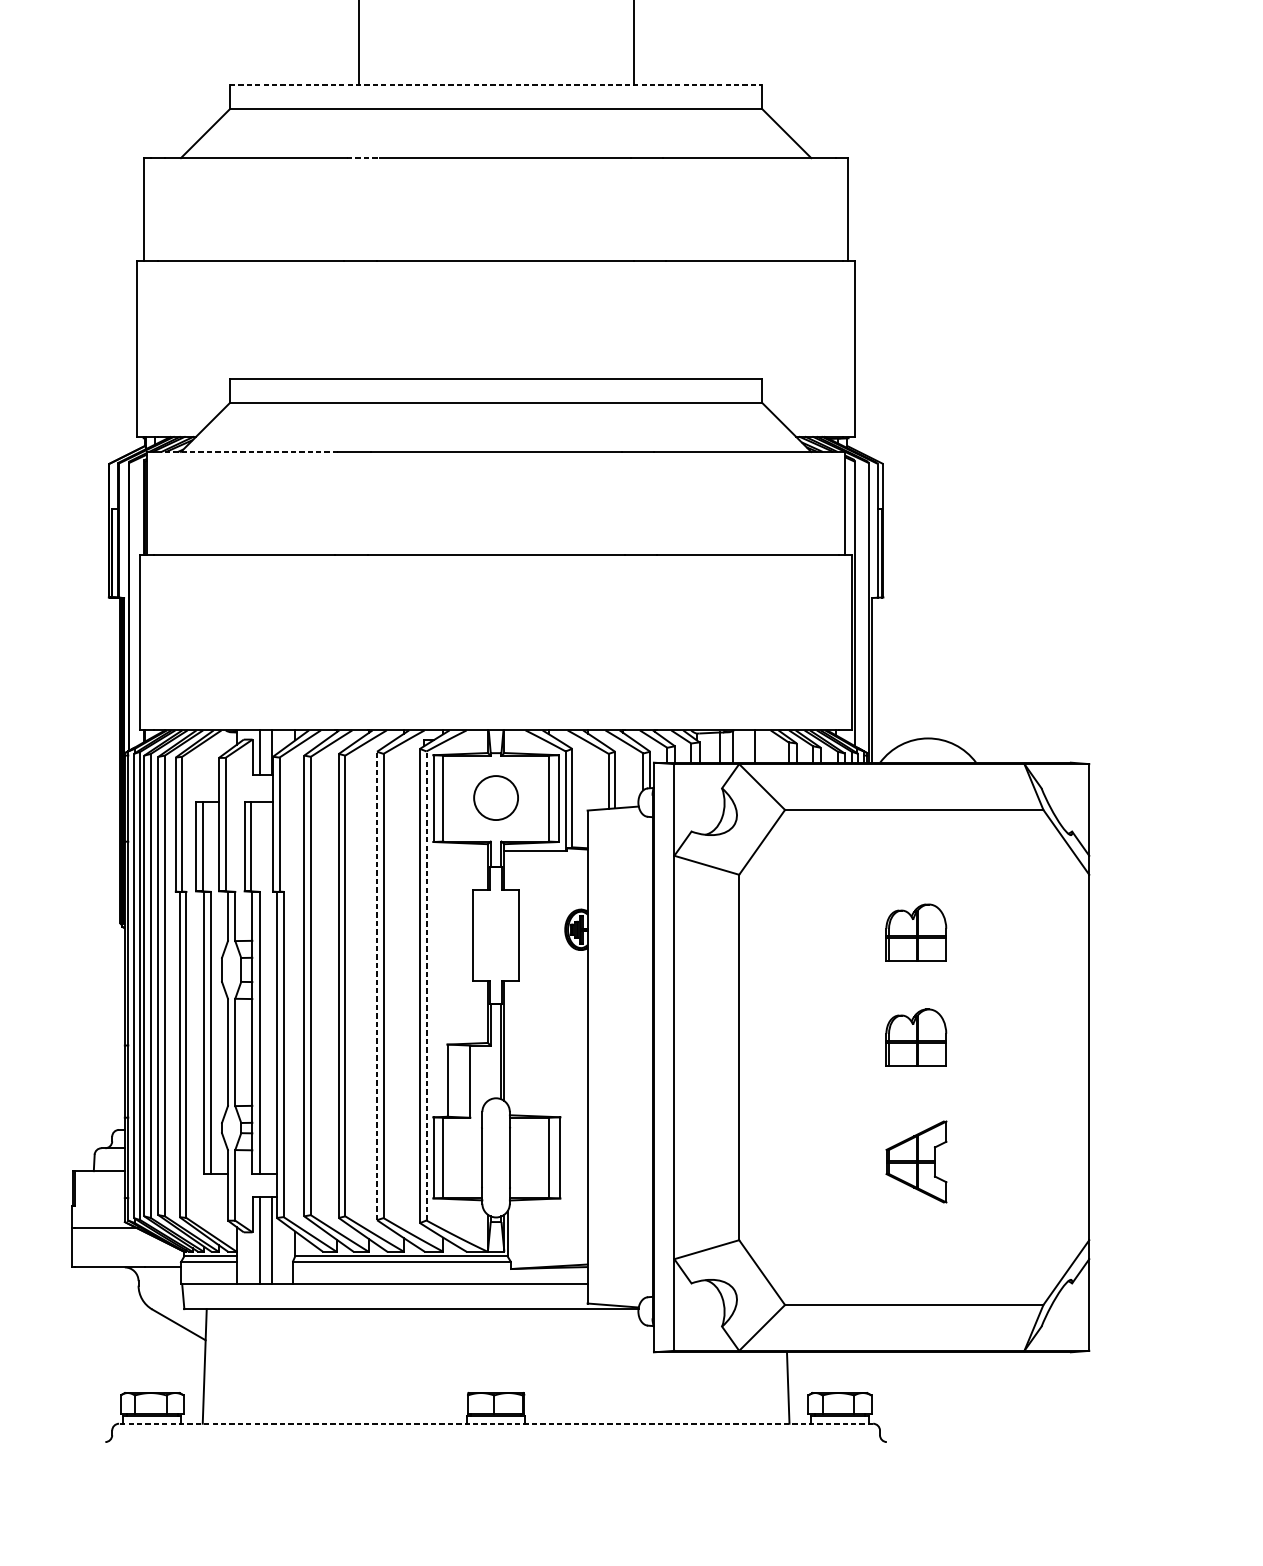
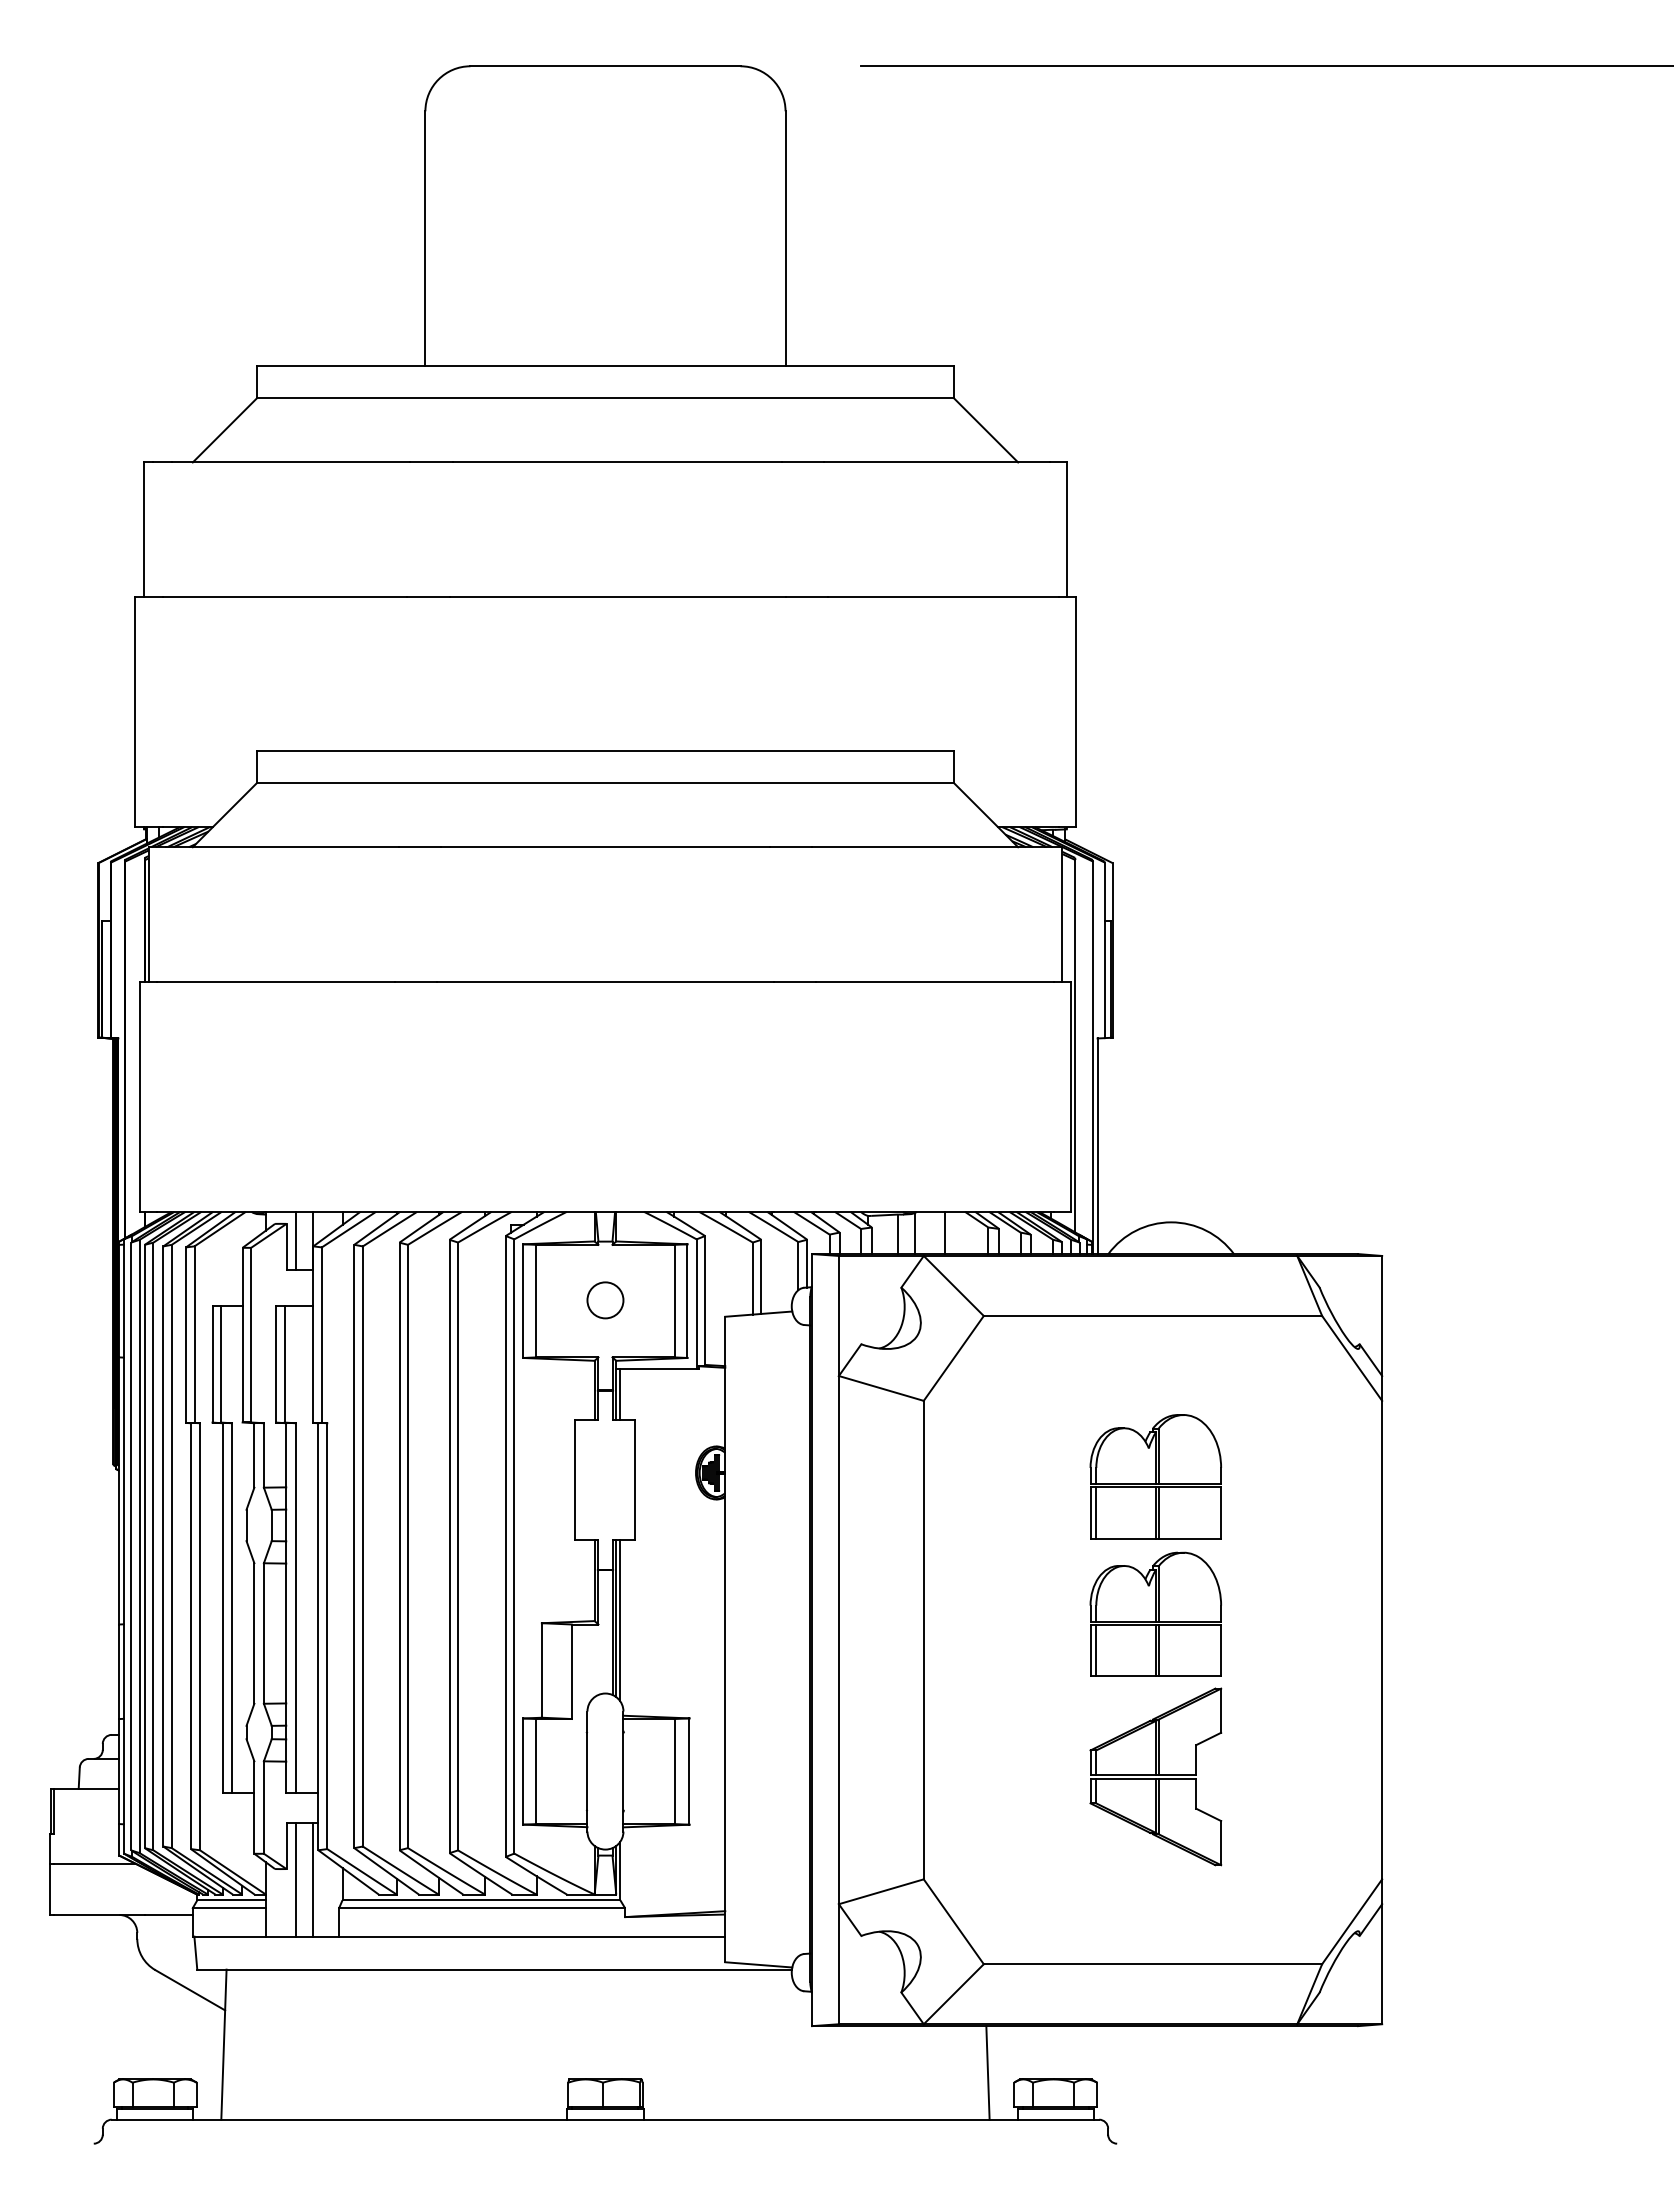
line: (496, 84) -> (605, 366), dashed -> solid
line: (364, 158) -> (432, 462), dashed -> solid
line: (248, 452) -> (281, 847), dashed -> solid
circle: (496, 798) -> (605, 1300), size x0.62
line: (507, 869) -> (620, 1394), added
part: (916, 932) -> (1155, 1476), size x1.67
line: (426, 985) -> (514, 1545), dashed -> solid
line: (377, 986) -> (449, 1546), dashed -> solid
part: (916, 1037) -> (1155, 1613), size x1.67
line: (507, 1042) -> (620, 1620), added
part: (916, 1161) -> (1155, 1776), size x1.67
line: (496, 1423) -> (605, 2119), dashed -> solid

